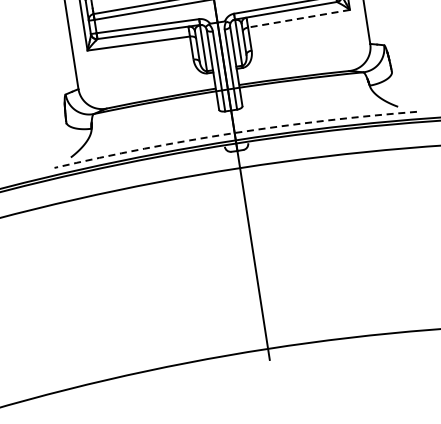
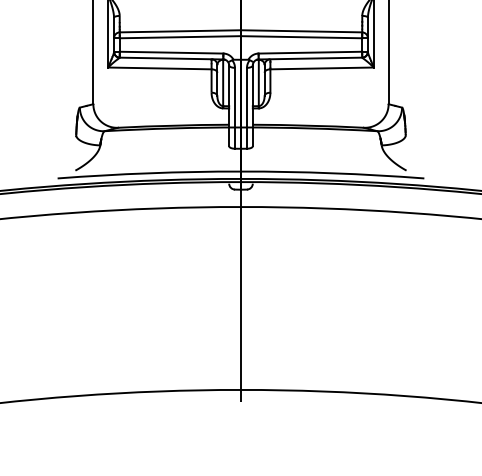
line: (299, 18) -> (322, 68), dashed -> solid
arc: (234, 133) -> (240, 171), dashed -> solid

